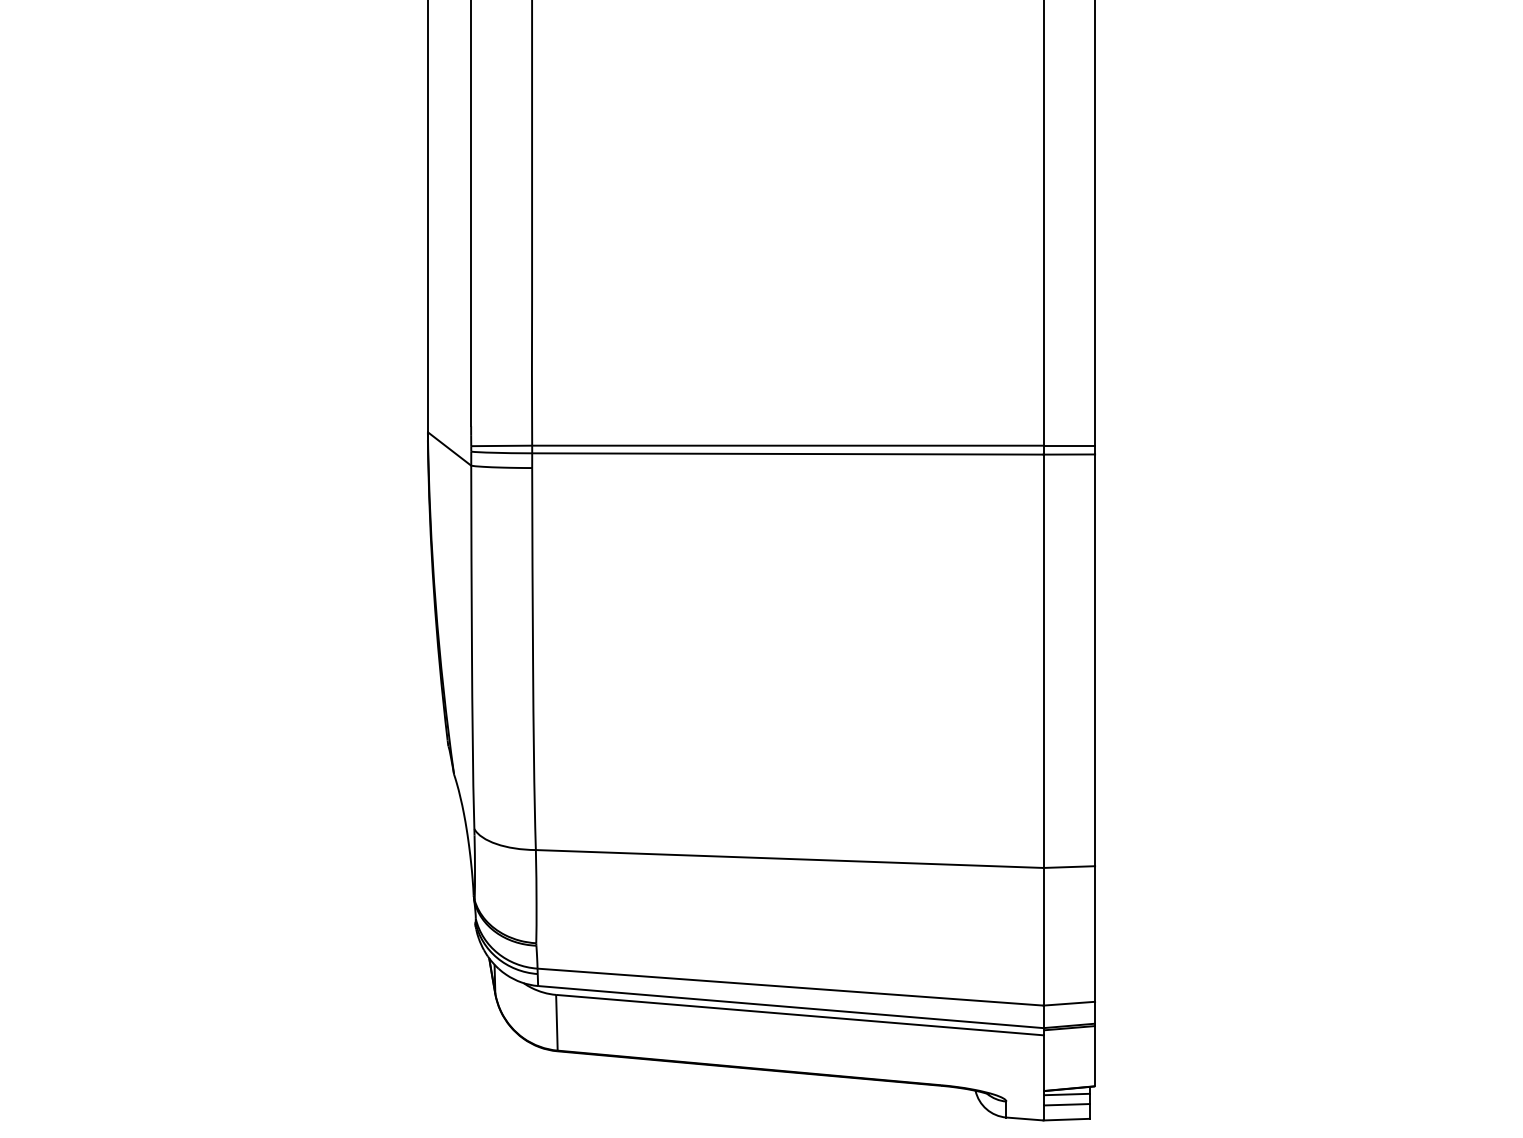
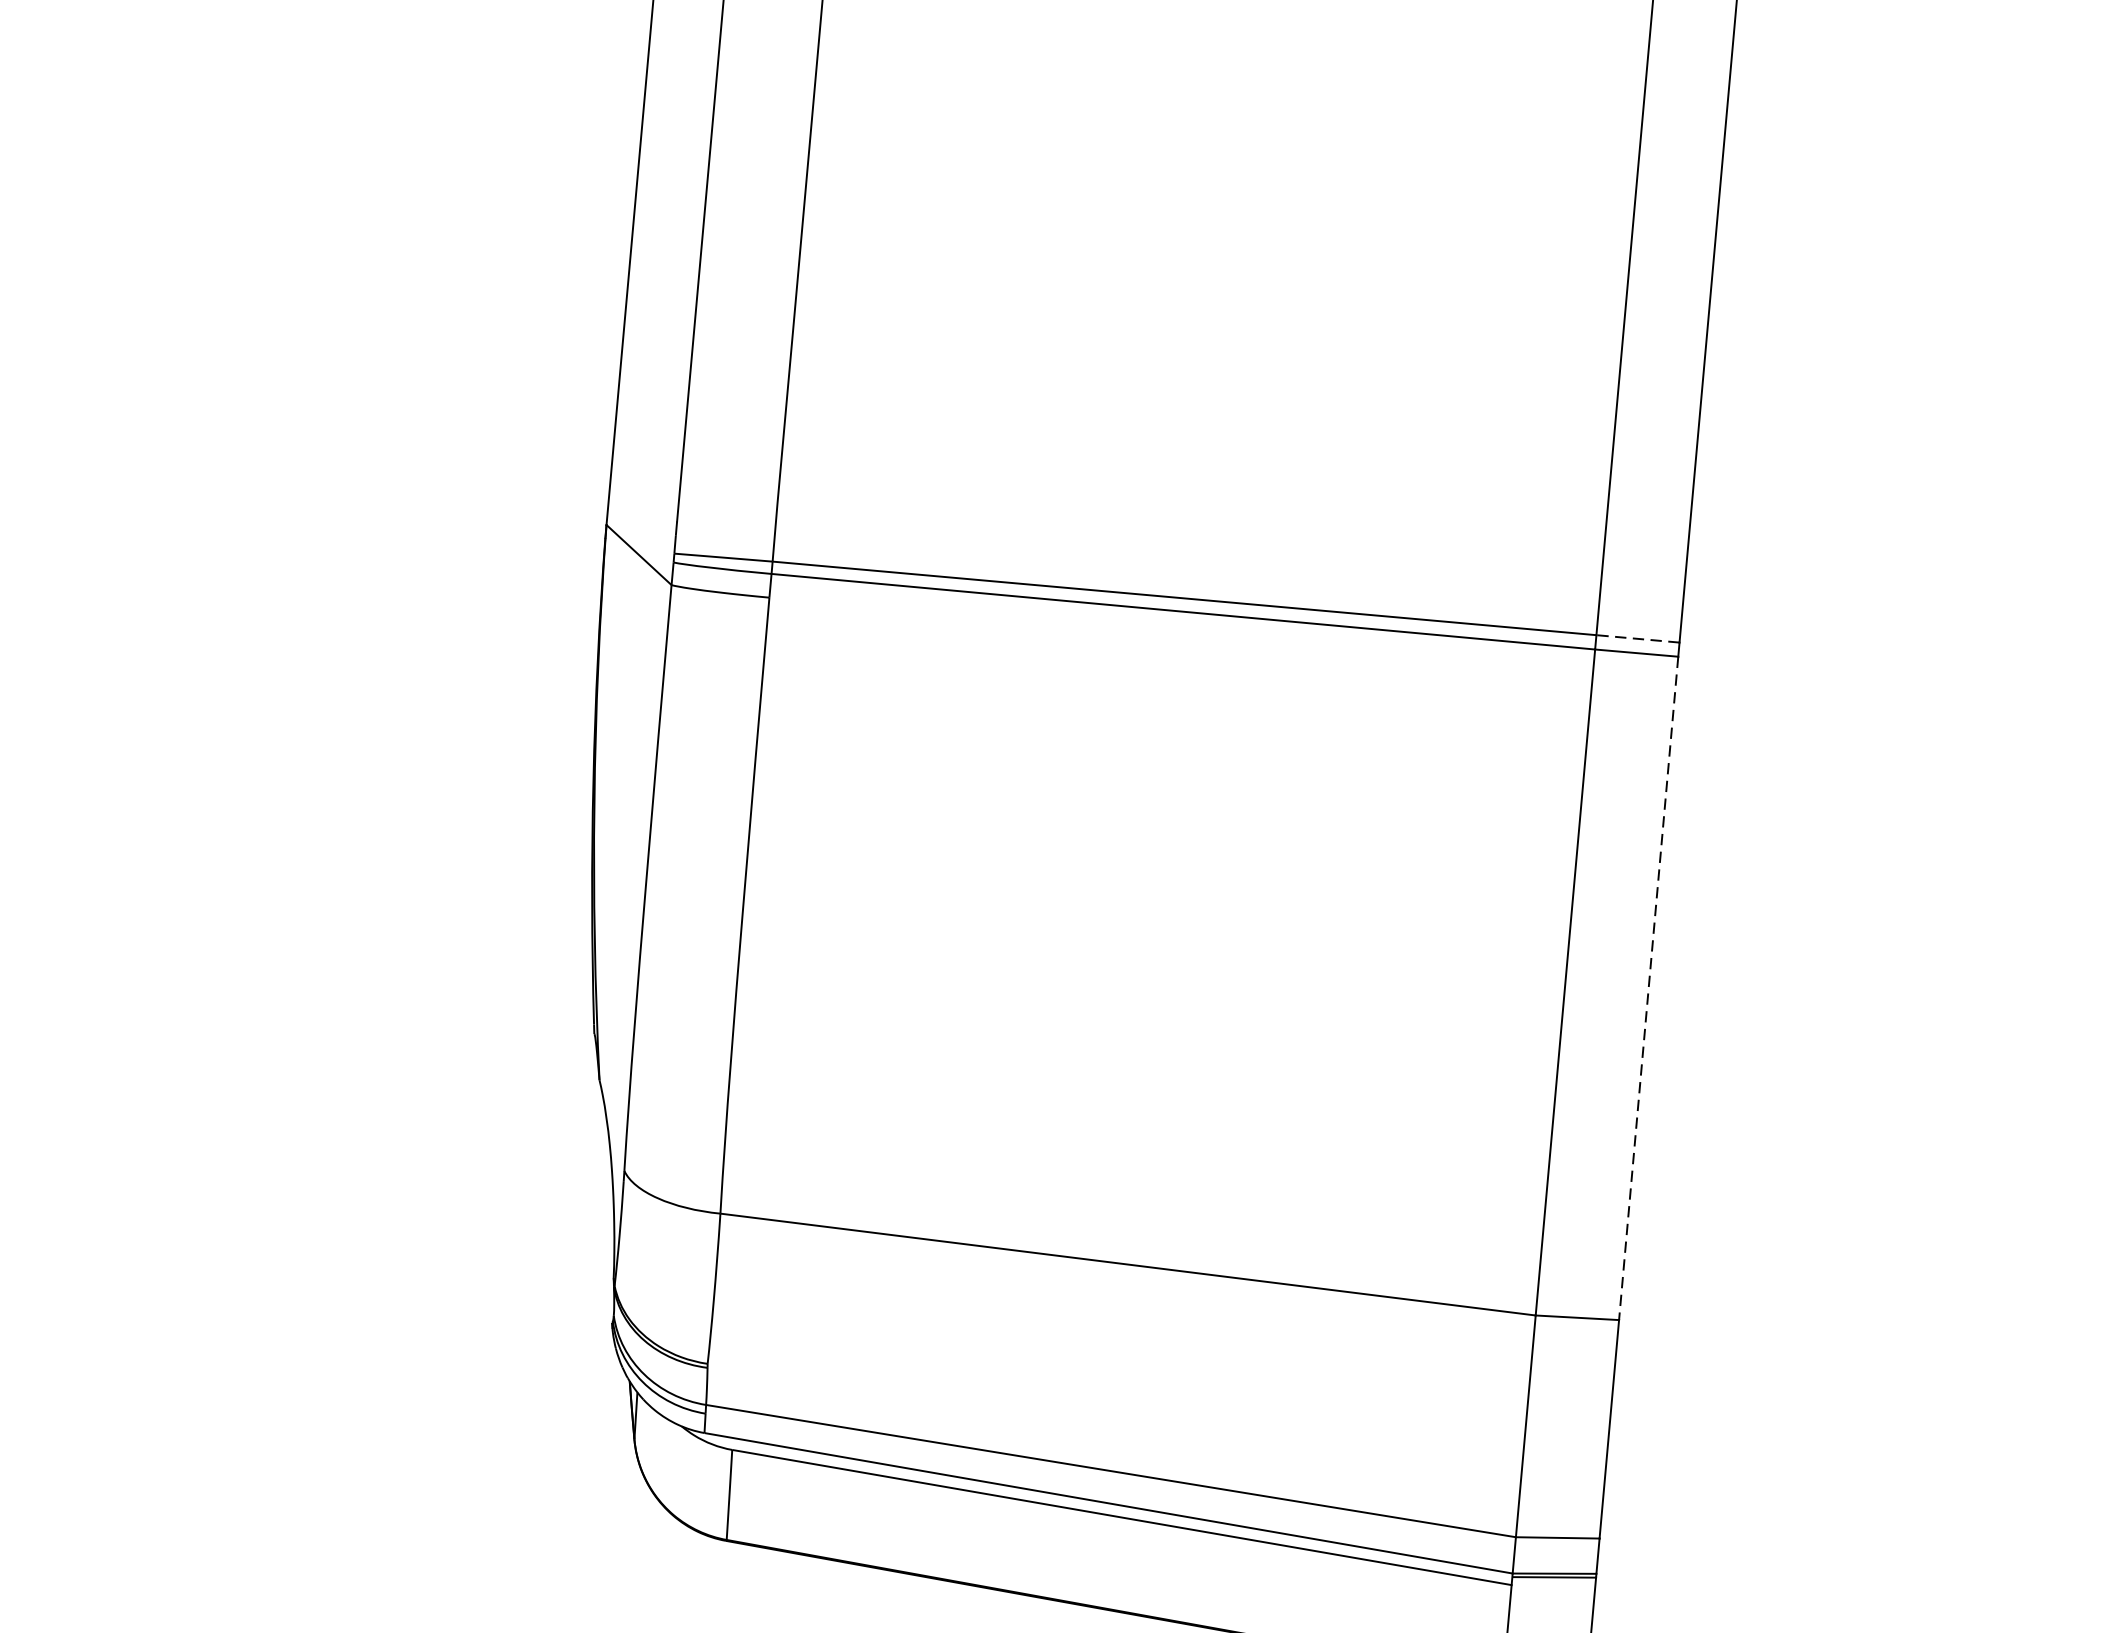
line: (1069, 445) -> (1638, 638), solid -> dashed
line: (1095, 660) -> (1649, 988), solid -> dashed

